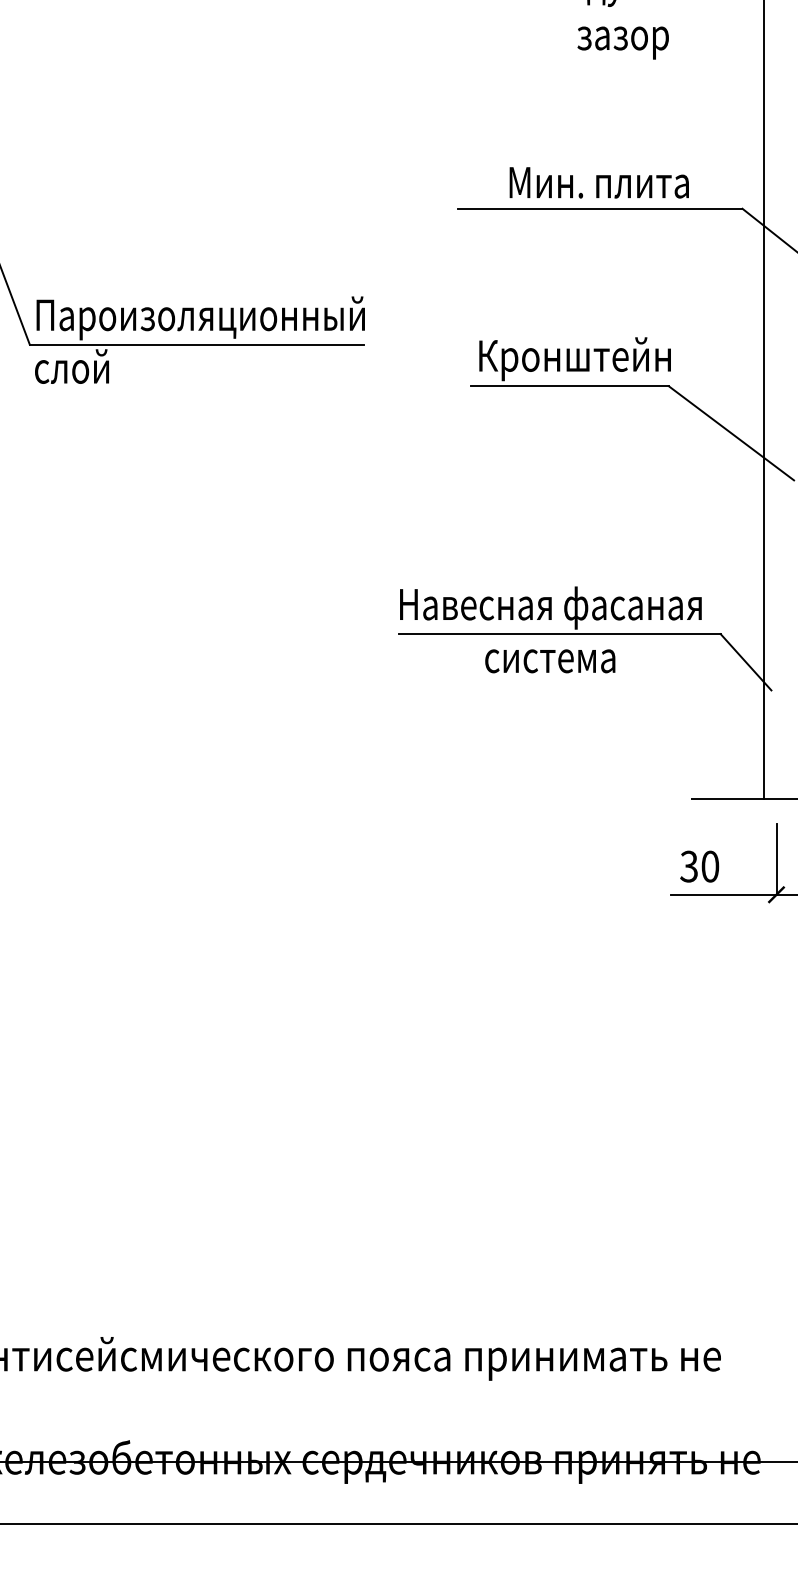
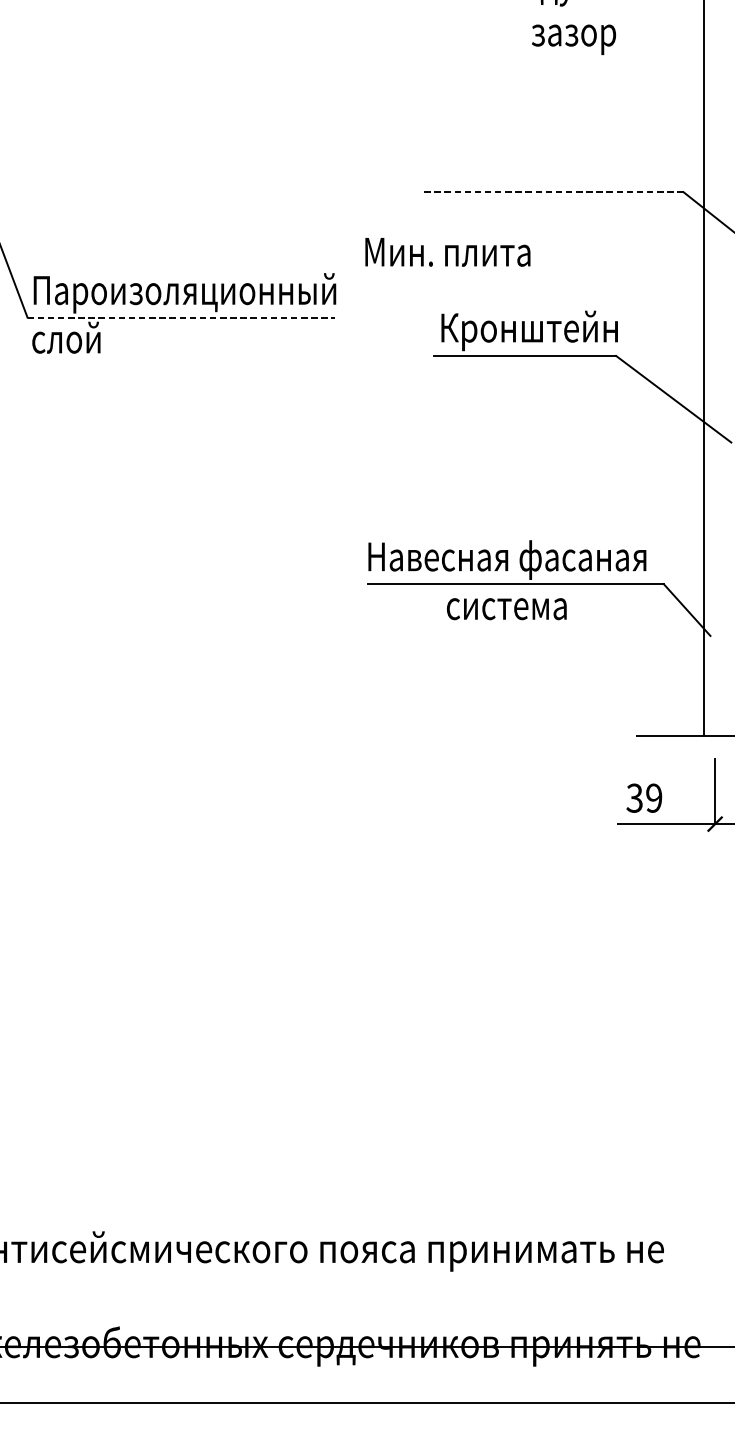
text: (598, 182) -> (447, 251), moved
line: (599, 208) -> (552, 192), solid -> dashed
line: (196, 344) -> (181, 317), solid -> dashed
text: (710, 866) -> (654, 798), 30 -> 39

